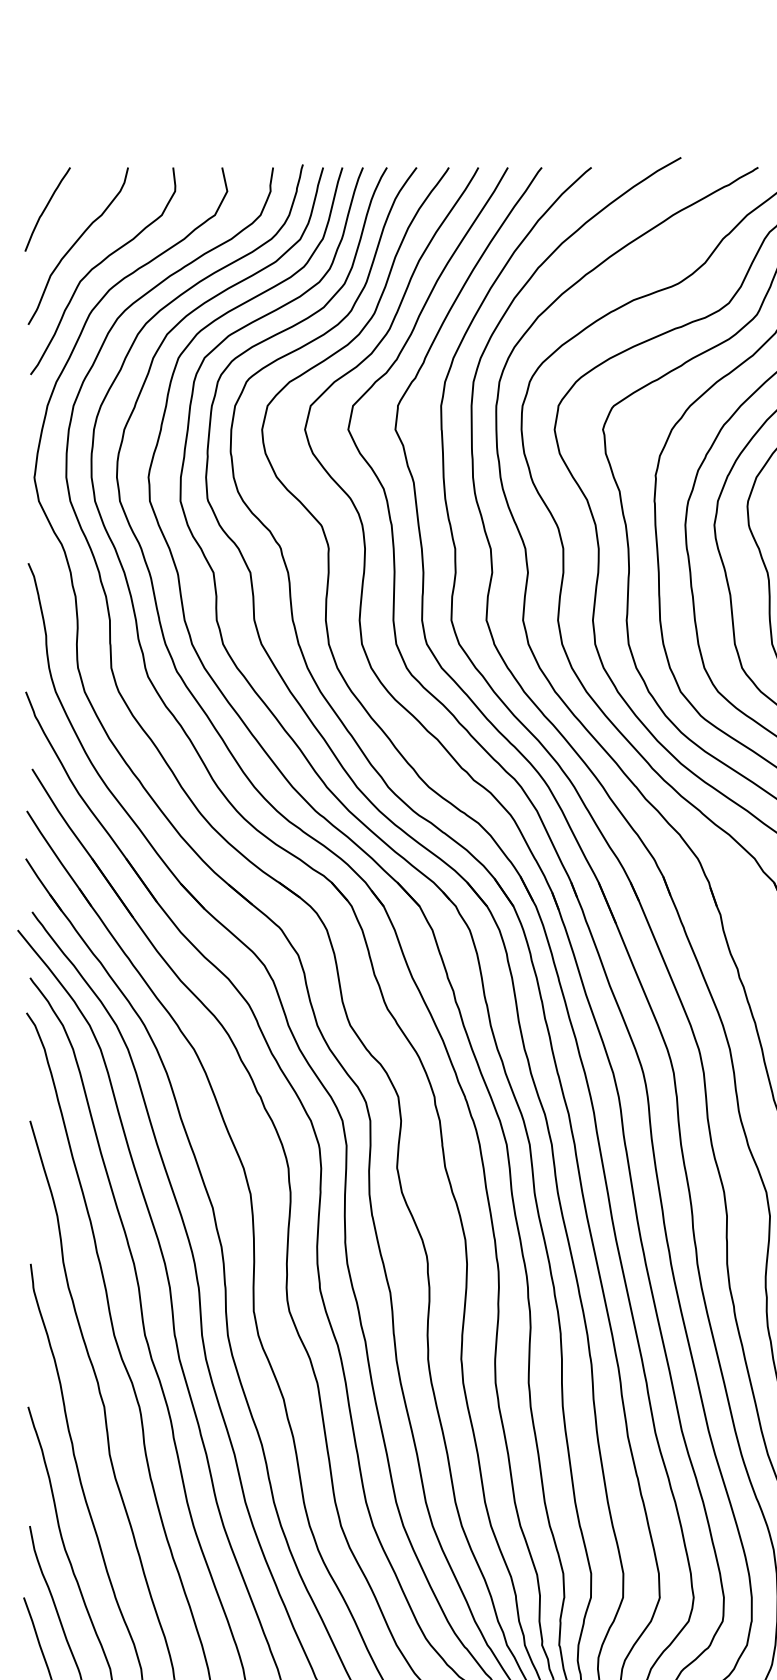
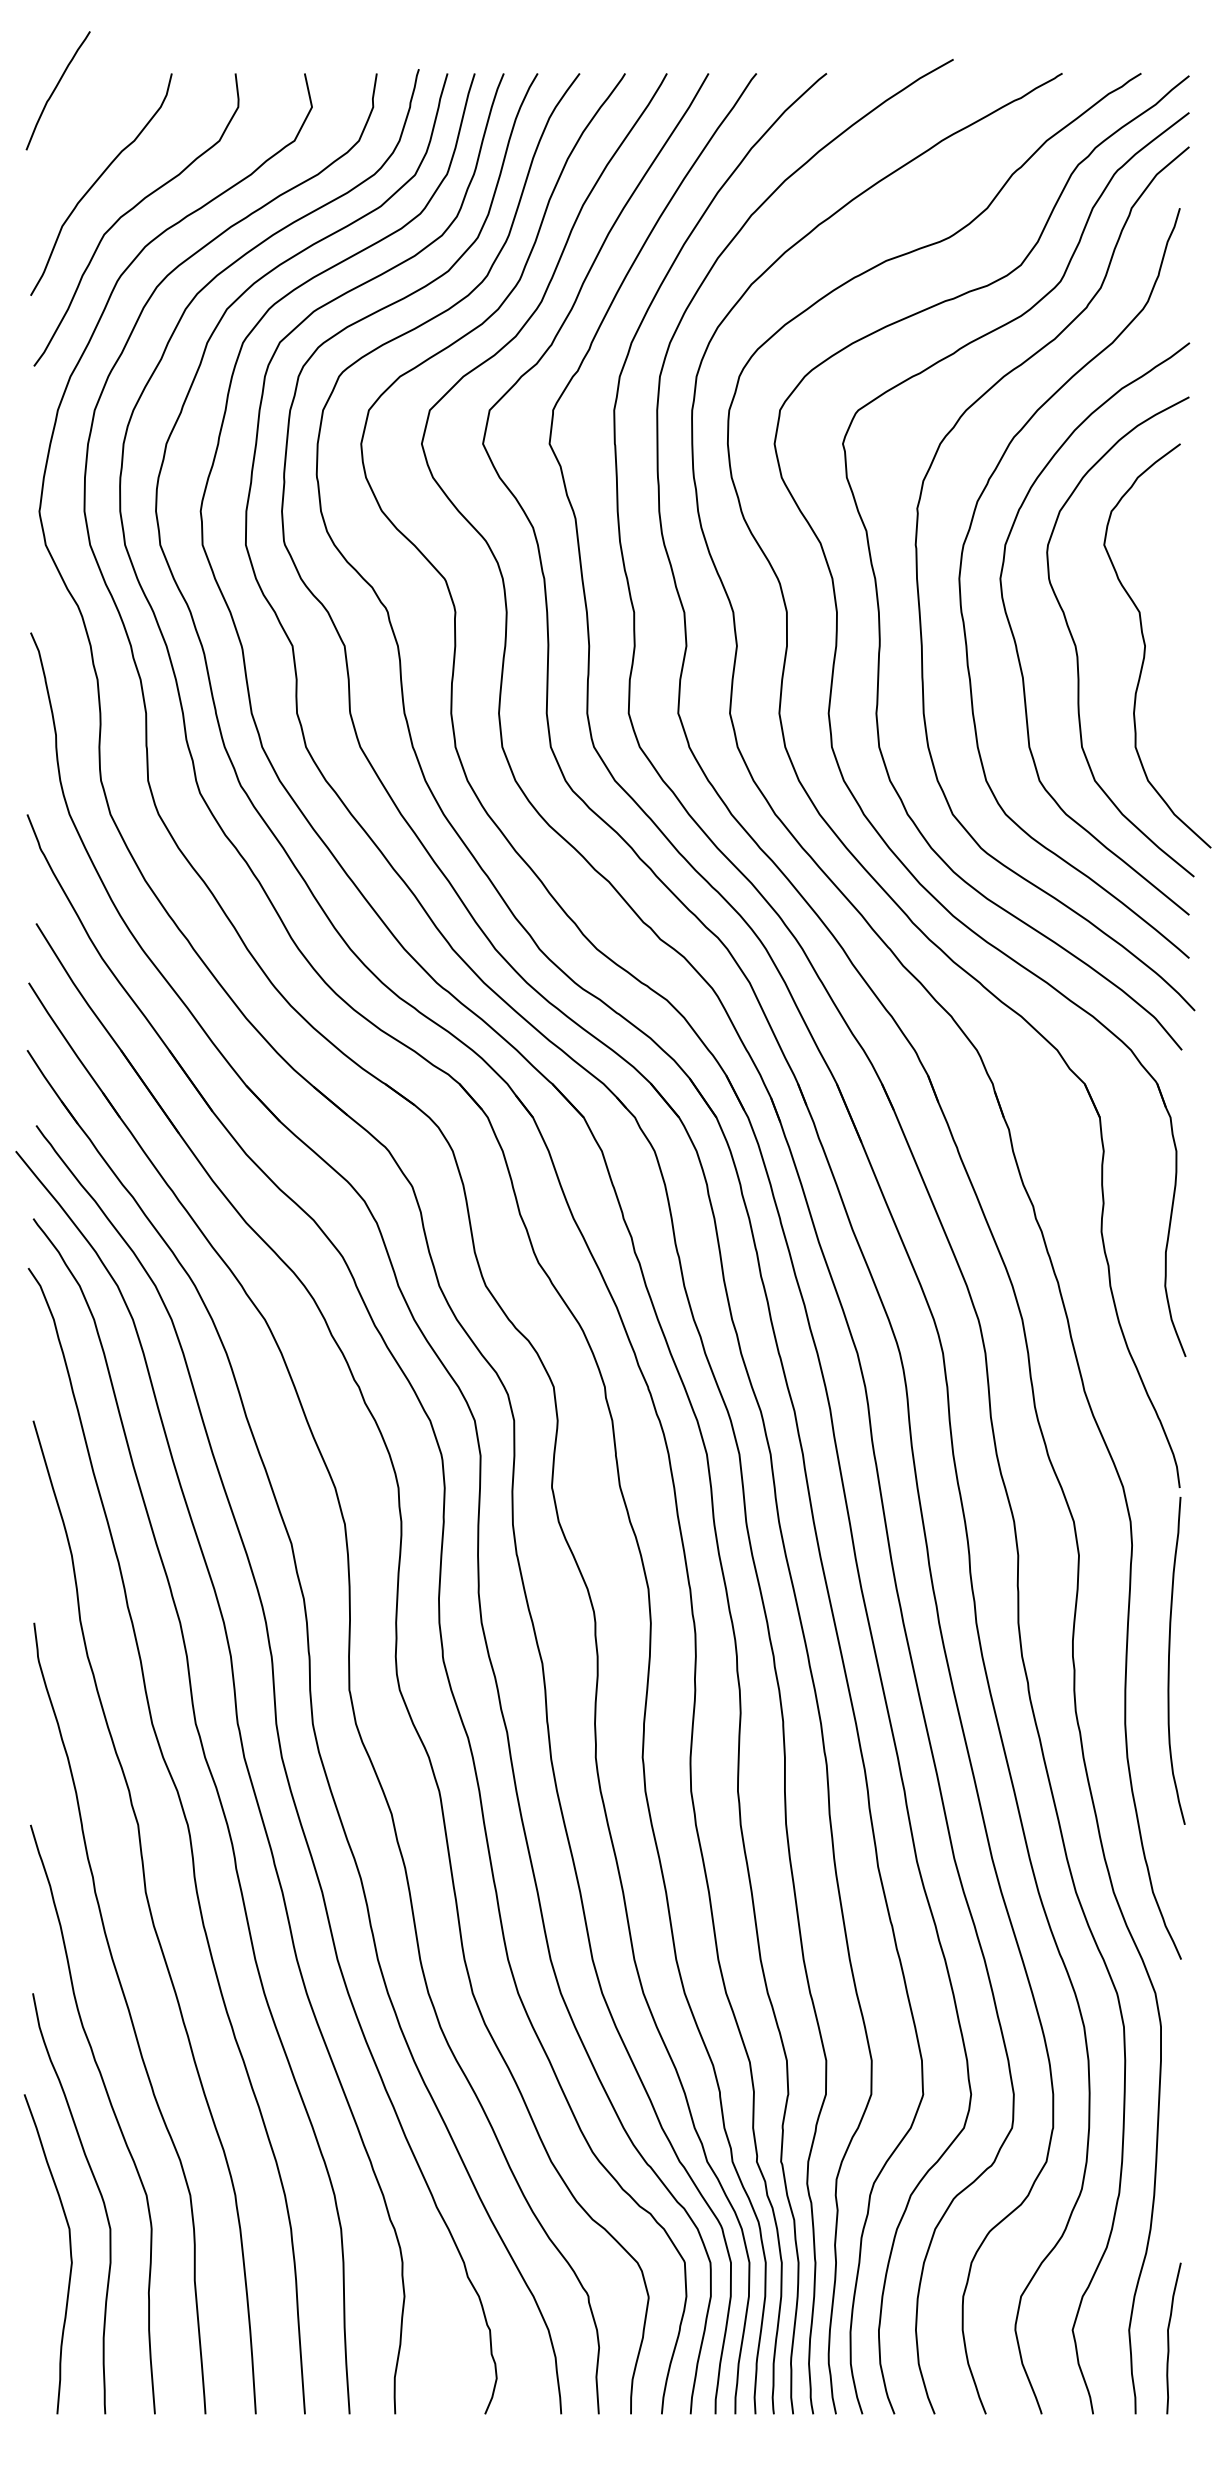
curve: (45, 209) -> (55, 90), moved

